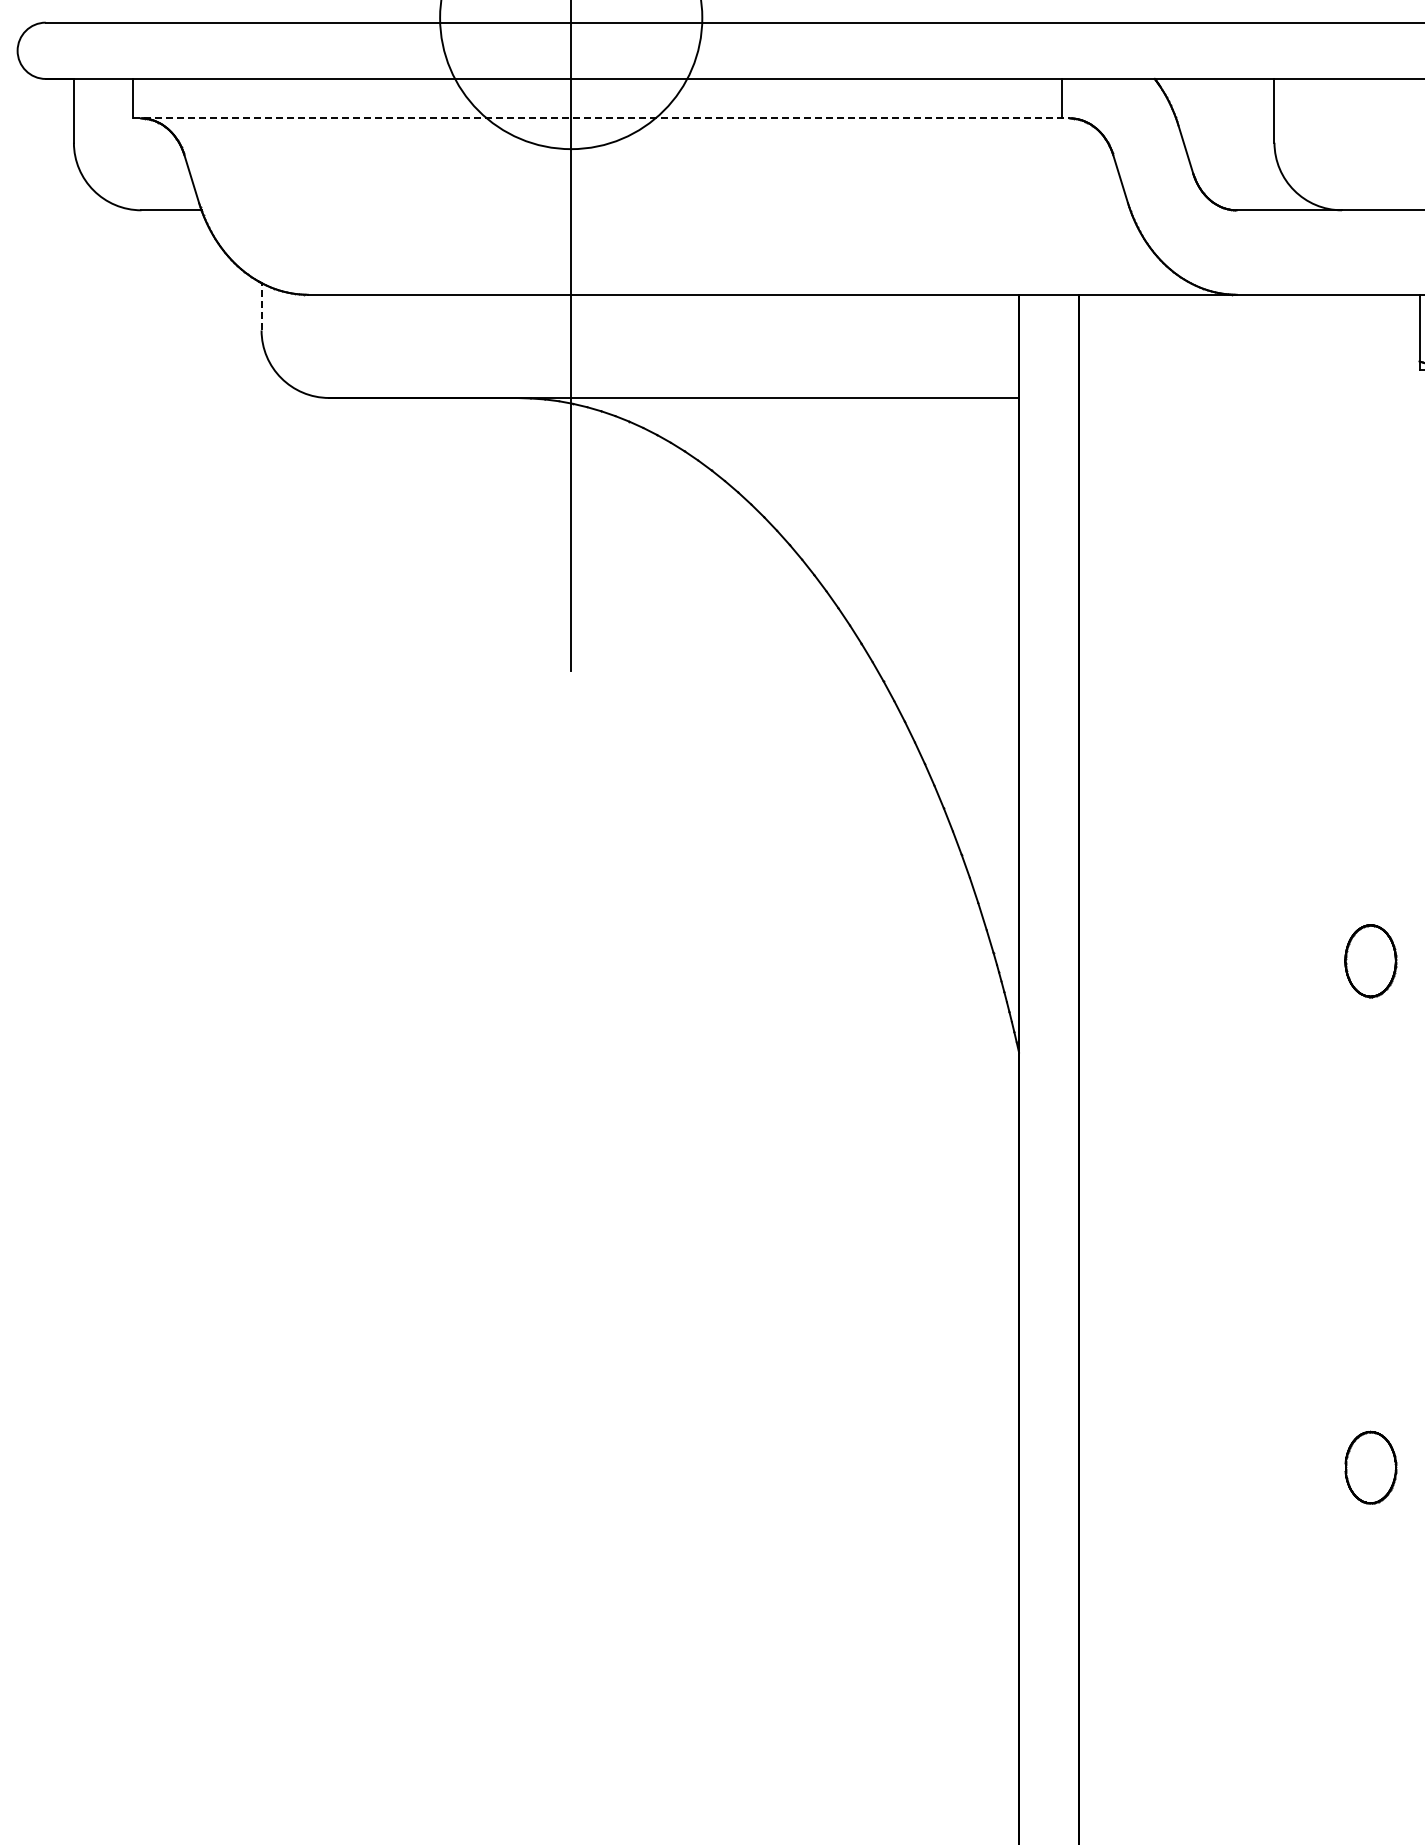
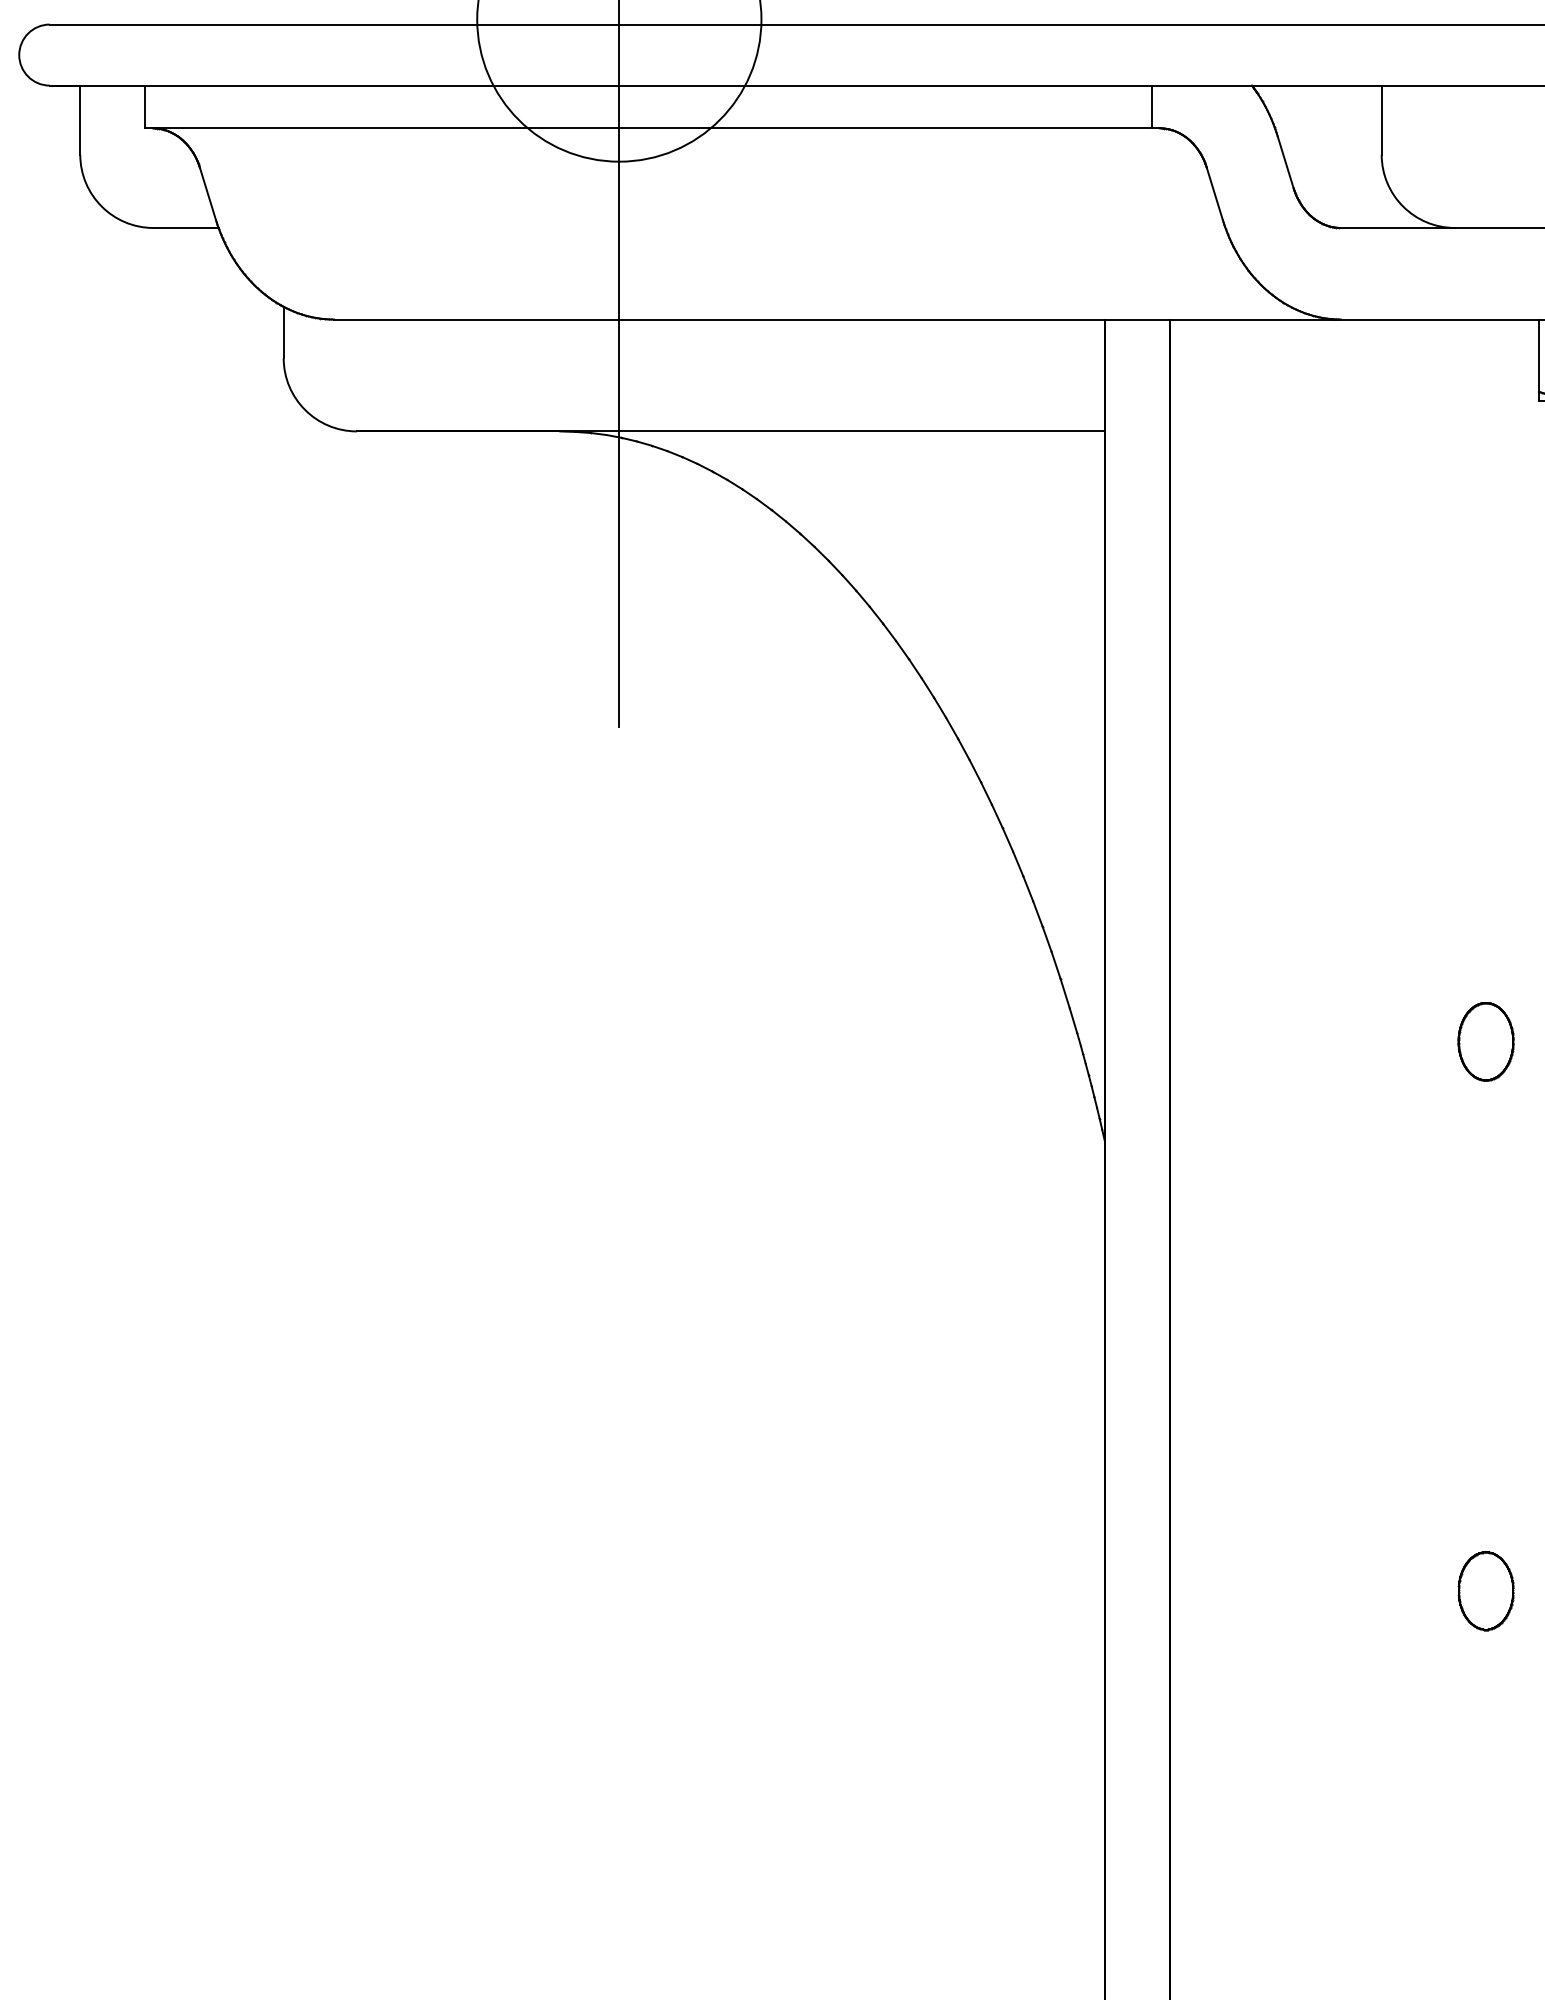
line: (602, 118) -> (653, 128), dashed -> solid
line: (261, 306) -> (283, 332), dashed -> solid

